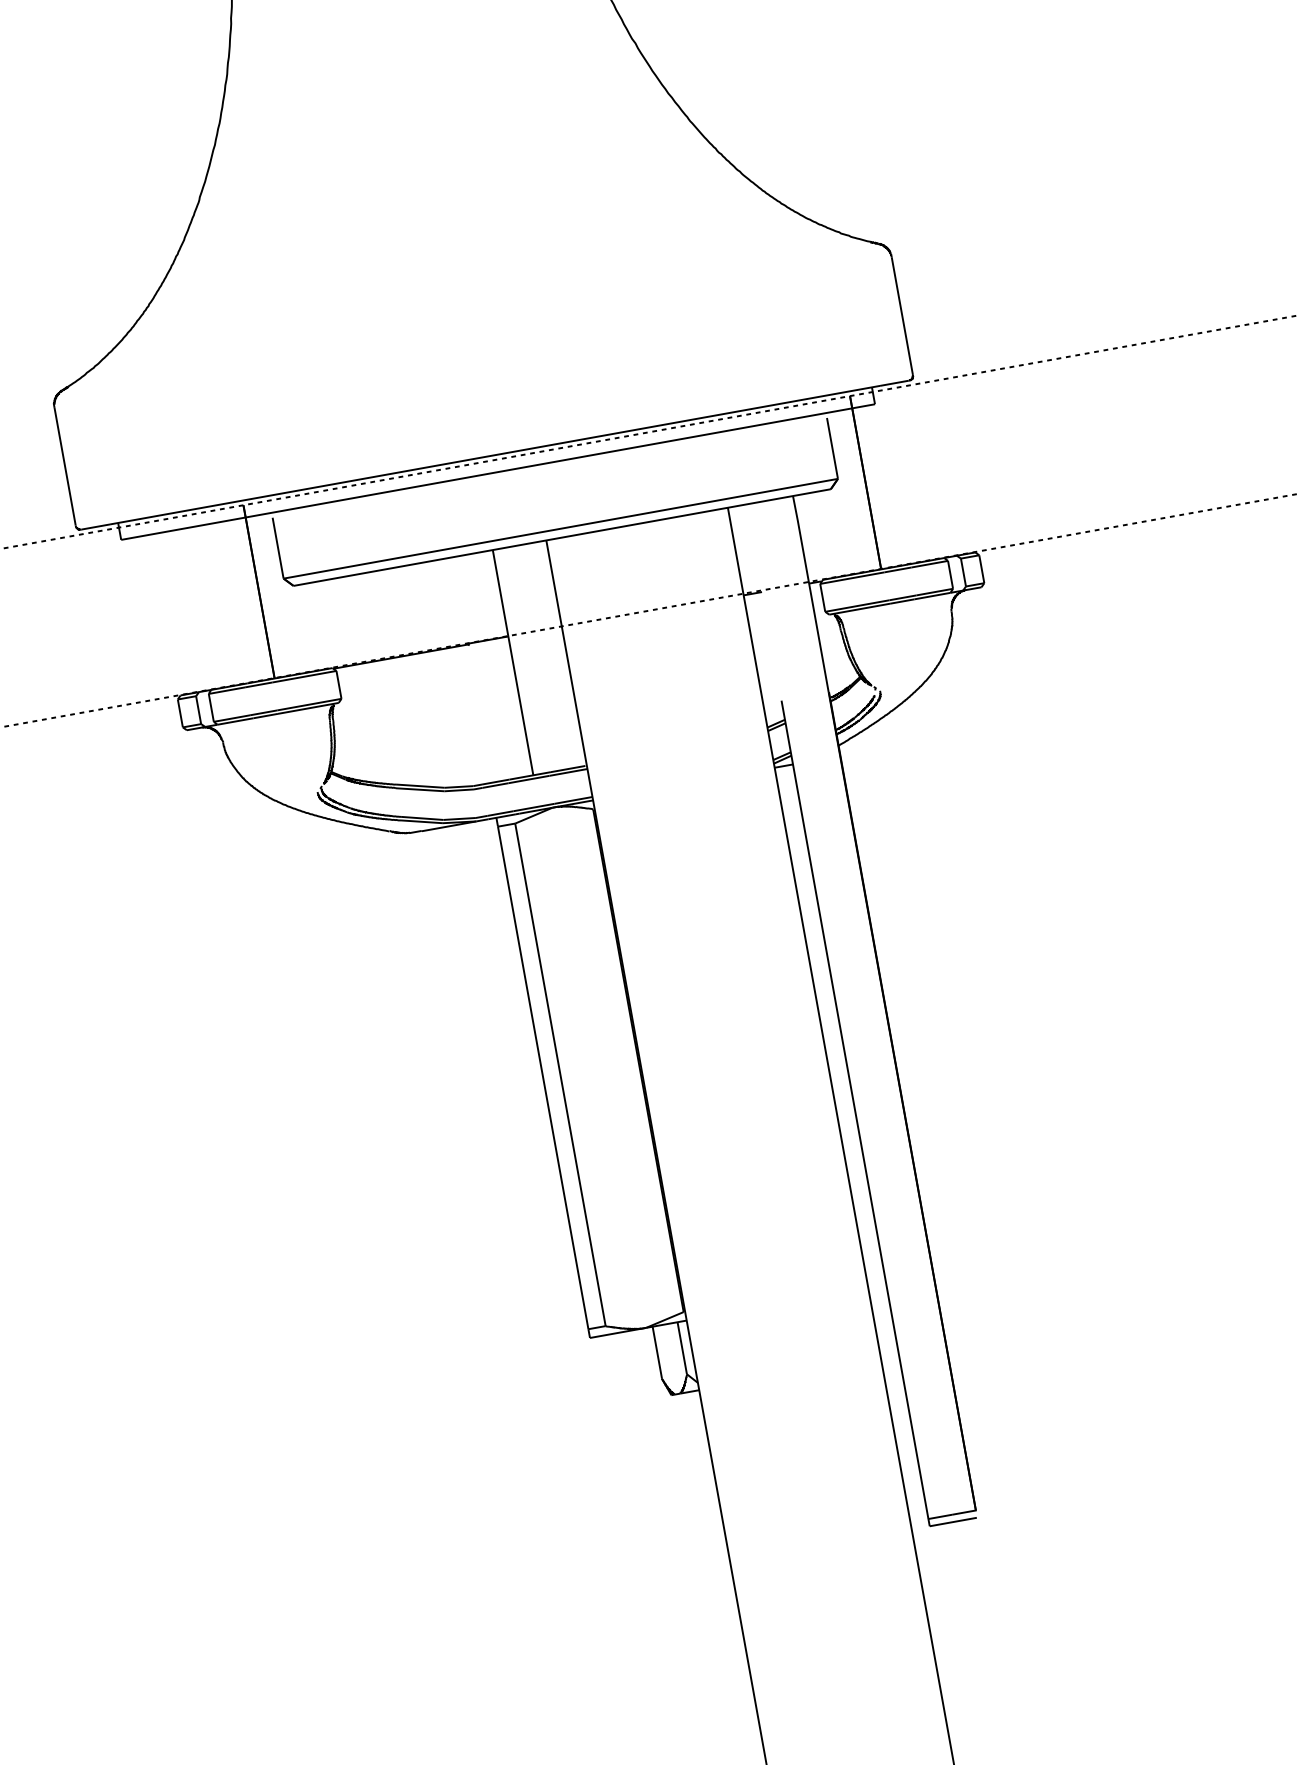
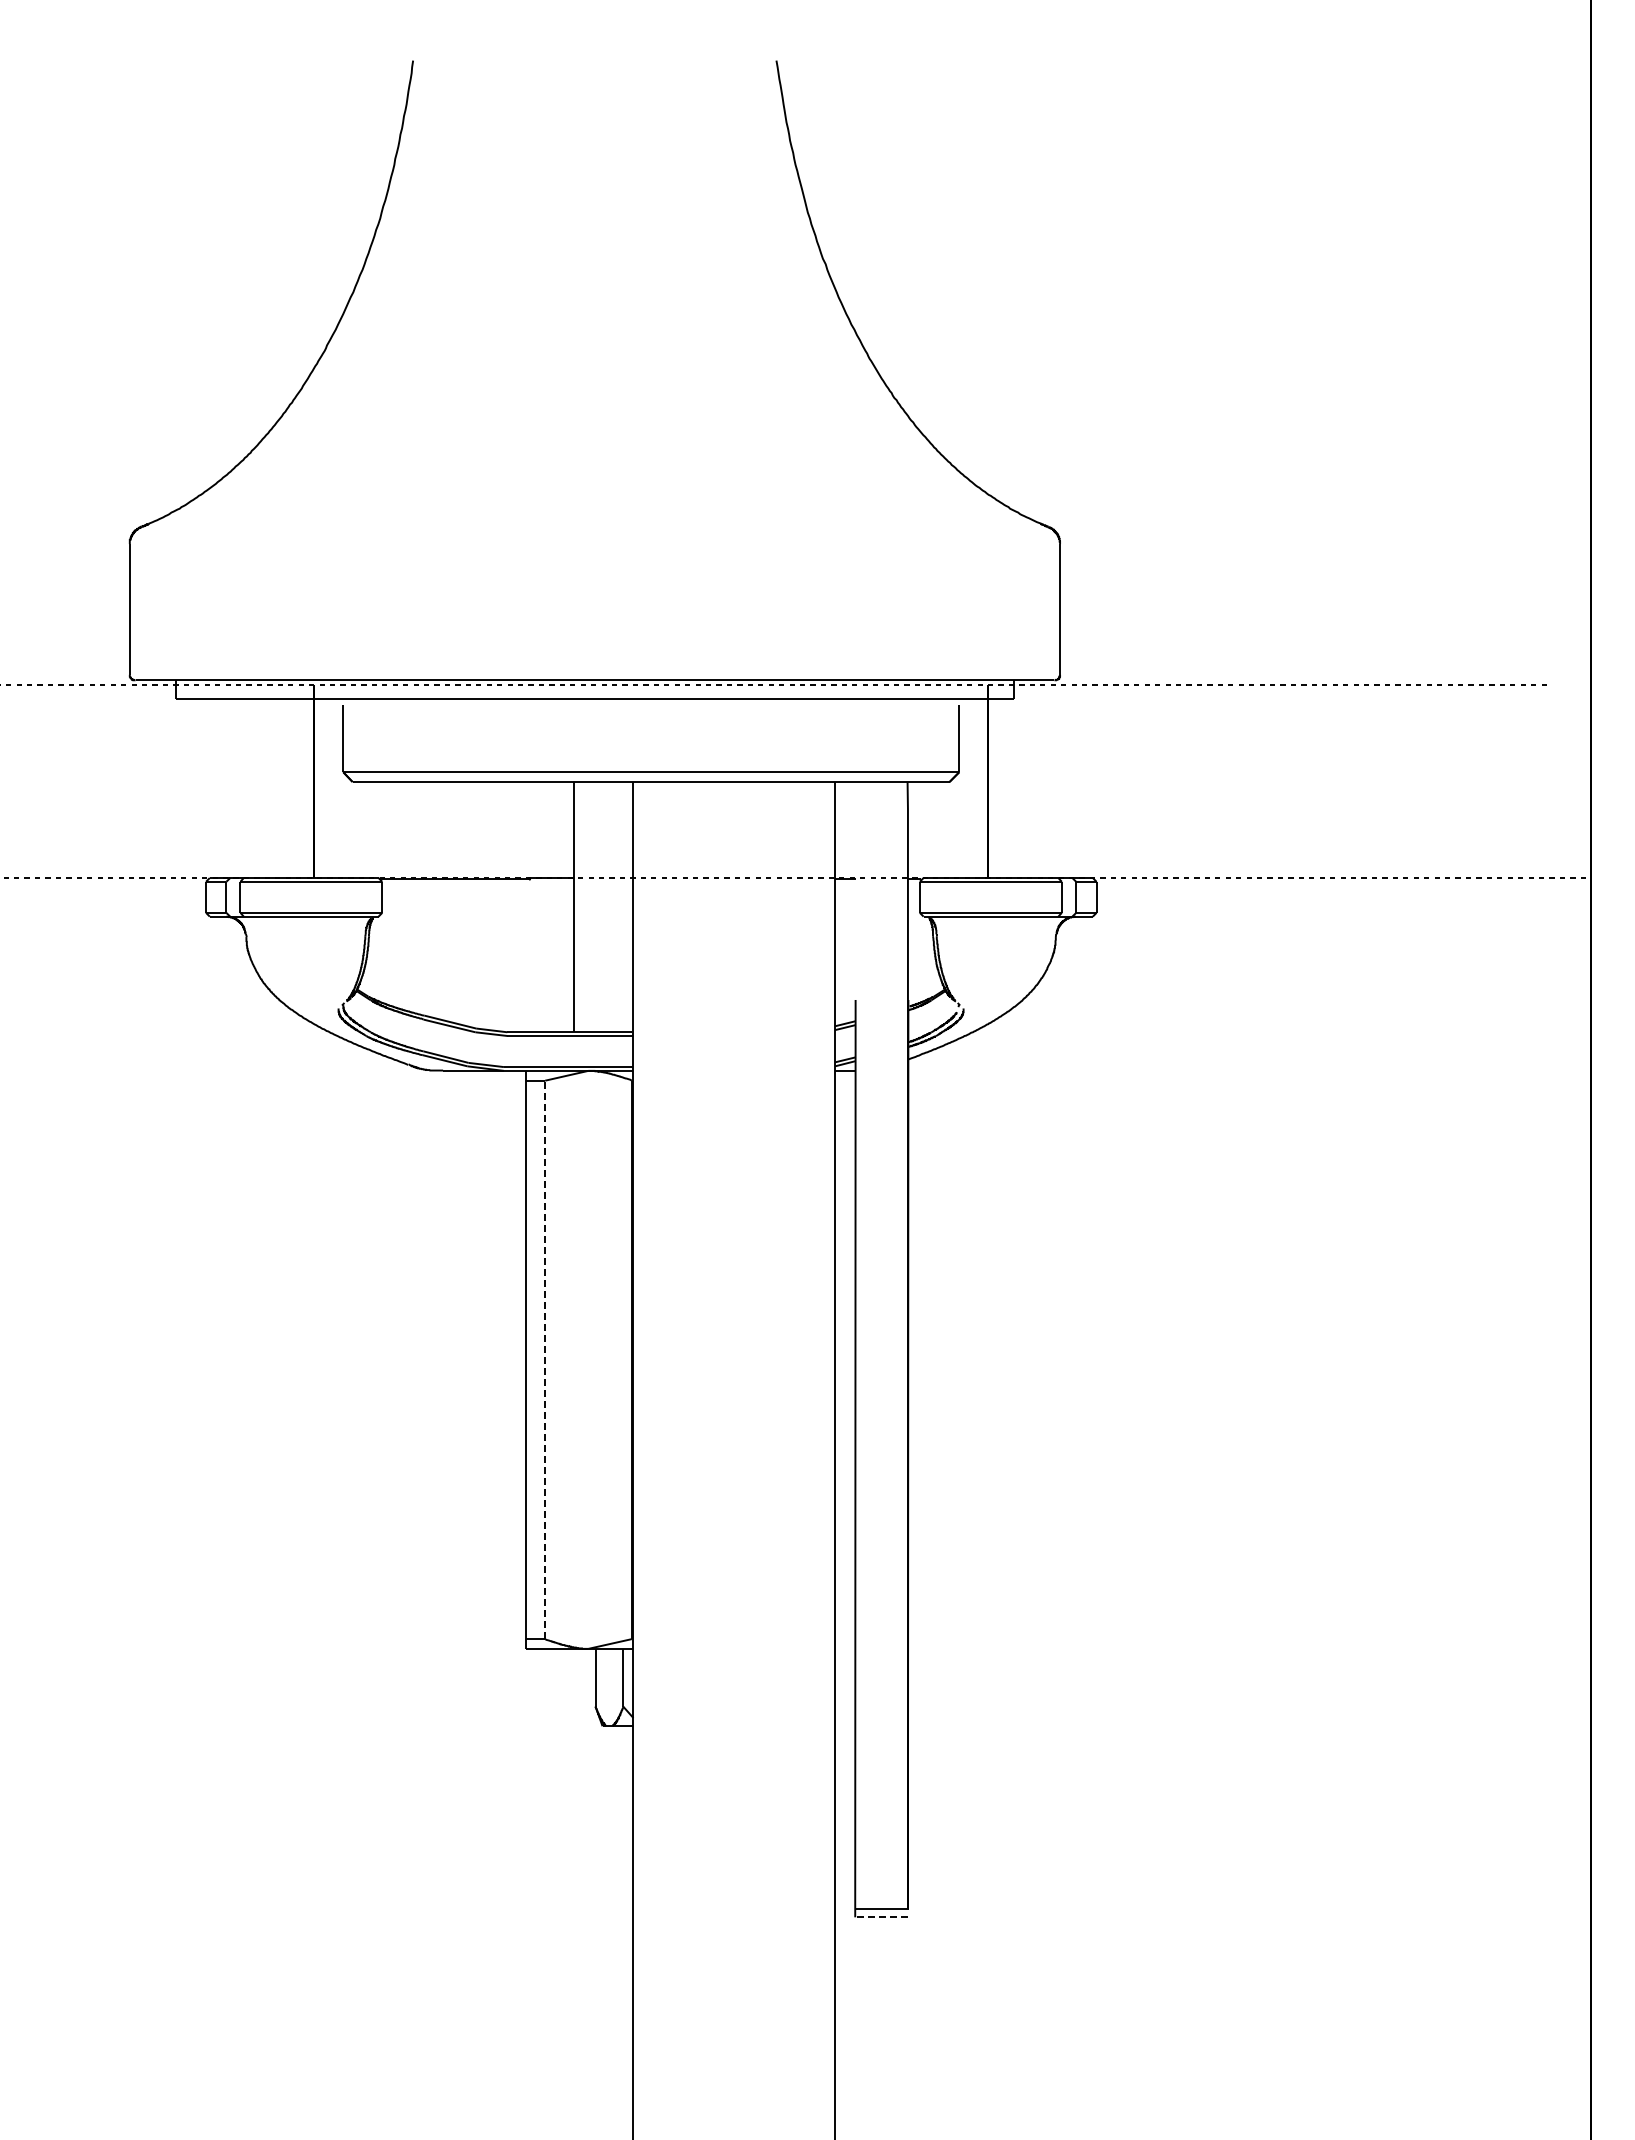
line: (560, 1074) -> (545, 1359), solid -> dashed
line: (952, 1522) -> (880, 1917), solid -> dashed

